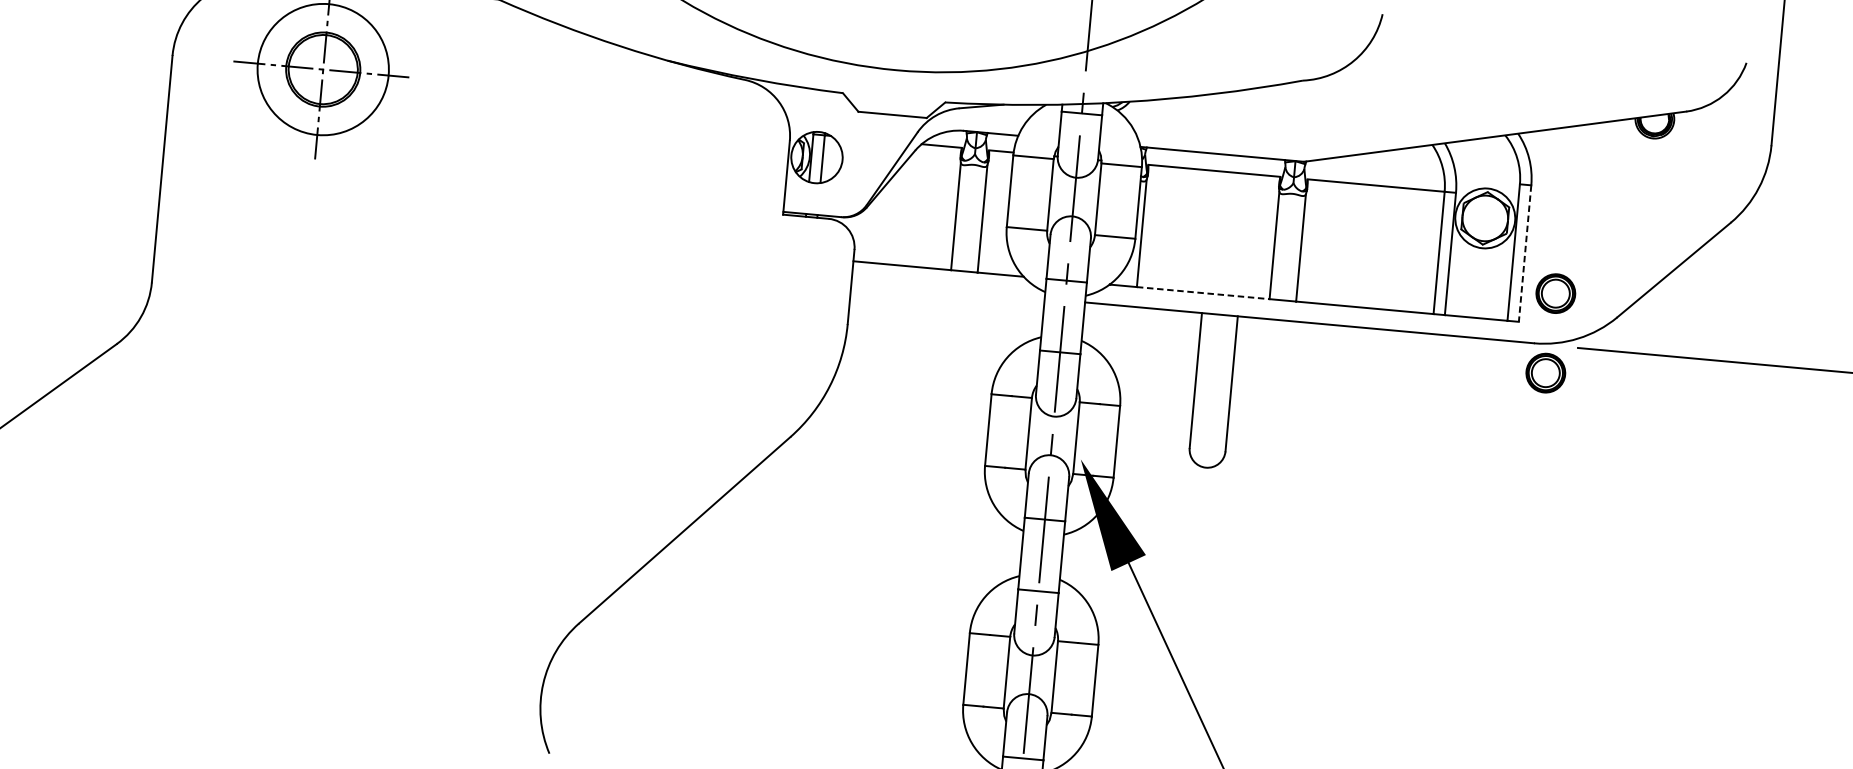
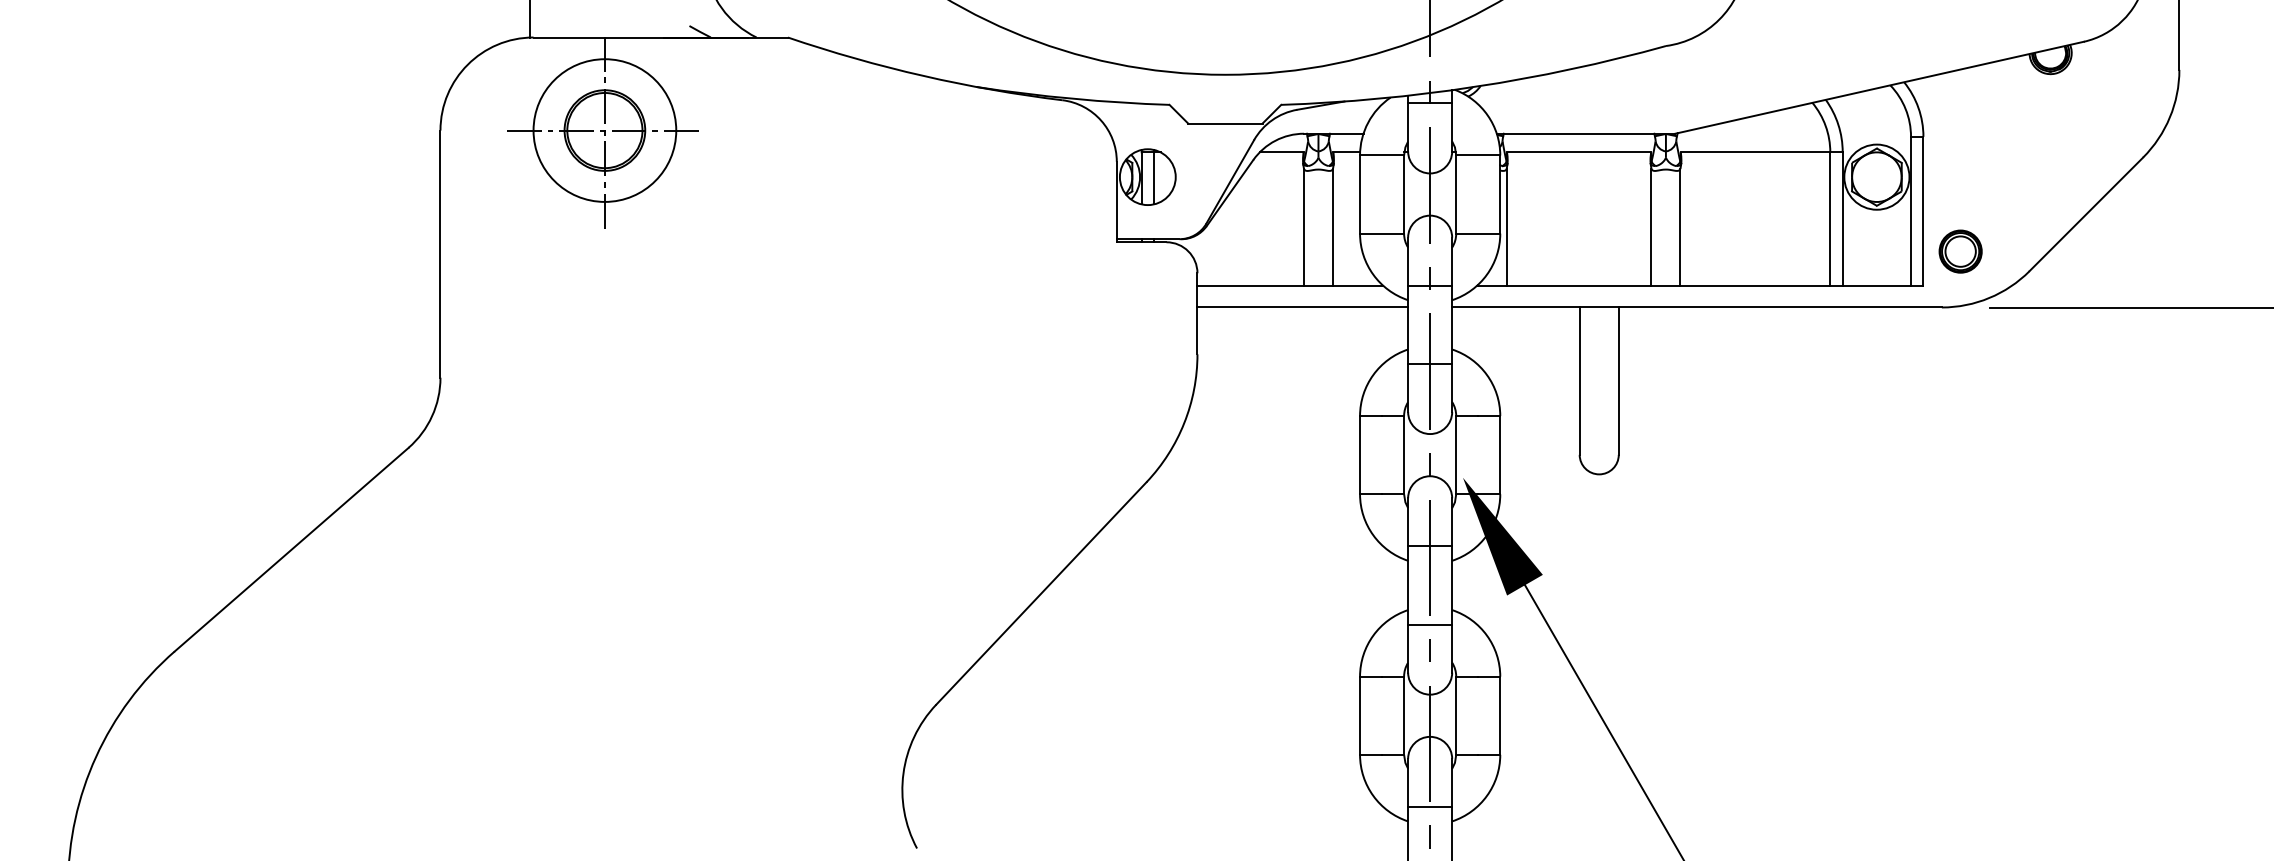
line: (1525, 253) -> (1923, 211), dashed -> solid
line: (947, 289) -> (1302, 307), added
line: (1203, 292) -> (1579, 285), dashed -> solid
part: (1545, 373) -> (1957, 338), removed

